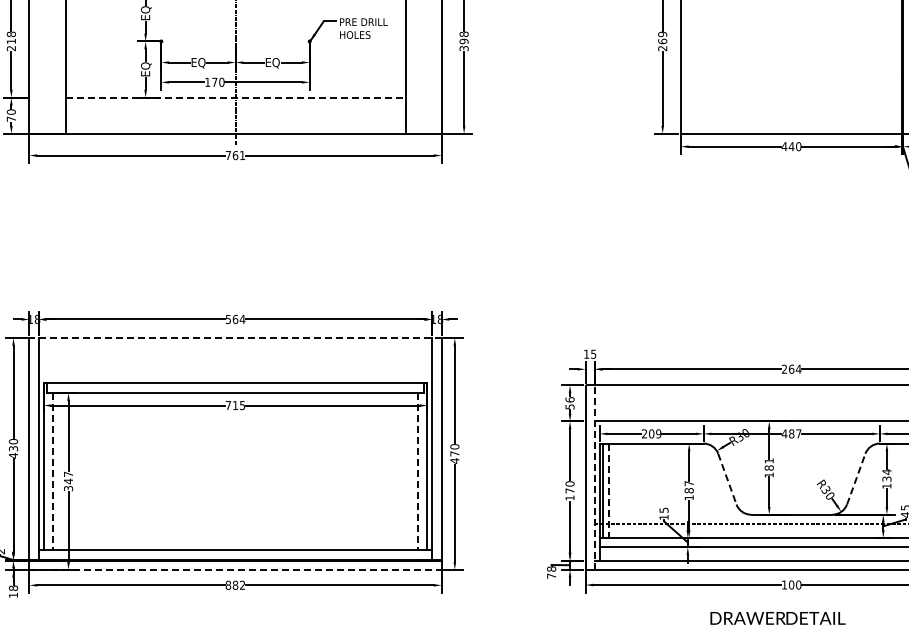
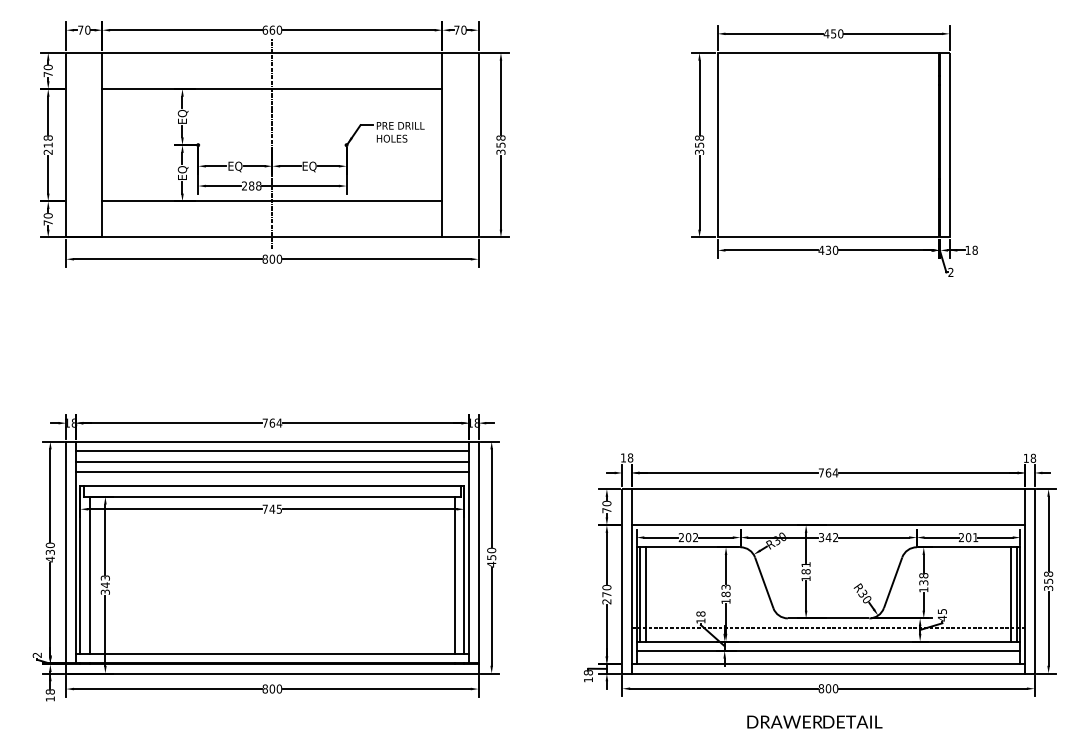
text: (463, 40) -> (500, 144), 398 -> 358
text: (662, 40) -> (699, 144), 269 -> 358
text: (214, 81) -> (251, 185), 170 -> 288
line: (235, 97) -> (272, 201), dashed -> solid
text: (791, 145) -> (828, 249), 440 -> 430
text: (235, 154) -> (272, 258), 761 -> 800
text: (227, 318) -> (264, 422), 564 -> 764
line: (234, 337) -> (271, 441), dashed -> solid
line: (235, 346) -> (272, 450), added
text: (593, 353) -> (630, 457), 15 -> 18
line: (235, 358) -> (272, 462), added
line: (235, 367) -> (272, 471), added
text: (783, 368) -> (820, 472), 264 -> 764
text: (569, 402) -> (606, 506), 56 -> 70
text: (235, 404) -> (272, 508), 715 -> 745
text: (658, 433) -> (695, 537), 209 -> 202
text: (791, 433) -> (828, 537), 487 -> 342
text: (454, 453) -> (491, 557), 470 -> 450
line: (52, 471) -> (89, 575), dashed -> solid
line: (418, 471) -> (455, 575), dashed -> solid
text: (886, 471) -> (923, 575), 134 -> 138
text: (67, 473) -> (104, 577), 347 -> 343
line: (594, 476) -> (631, 580), dashed -> solid
line: (727, 478) -> (764, 582), dashed -> solid
line: (856, 478) -> (893, 582), dashed -> solid
text: (688, 482) -> (725, 586), 187 -> 183
line: (608, 490) -> (645, 594), dashed -> solid
text: (569, 497) -> (606, 601), 170 -> 270
text: (663, 509) -> (700, 613), 15 -> 18
line: (235, 569) -> (272, 673), dashed -> solid
text: (551, 575) -> (588, 679), 78 -> 18
text: (238, 584) -> (275, 688), 882 -> 800
text: (784, 584) -> (821, 688), 100 -> 800

